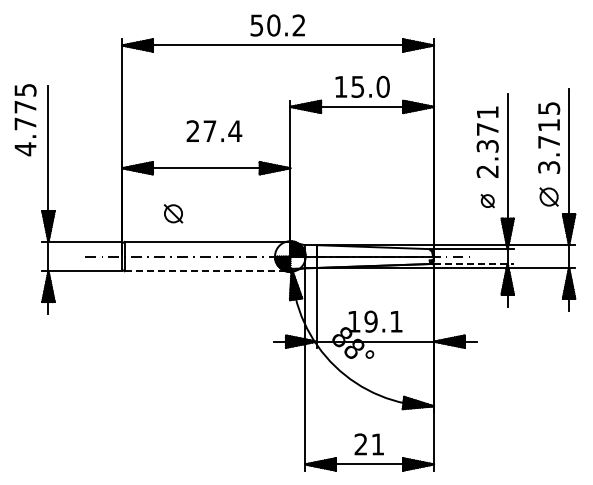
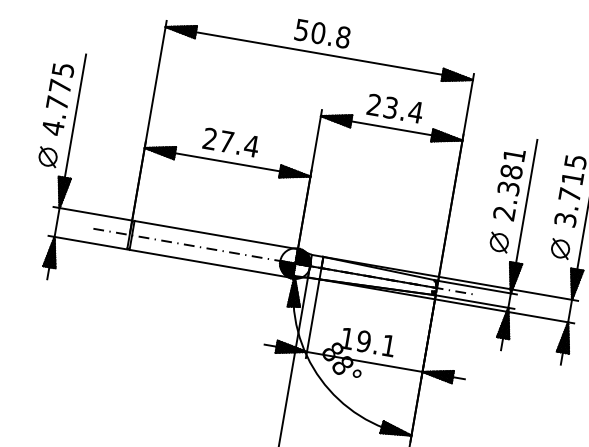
text: (298, 25) -> (342, 37), 50.2 -> 50.8
text: (362, 86) -> (395, 108), 15.0 -> 23.4
text: (25, 120) -> (58, 99), moved
text: (487, 128) -> (511, 170), 2.371 -> 2.381
text: (214, 130) -> (231, 141), moved
part: (487, 200) -> (499, 241), size x1.43
part: (173, 213) -> (48, 156), moved
line: (473, 263) -> (474, 301), dashed -> solid
line: (207, 271) -> (211, 264), dashed -> solid

